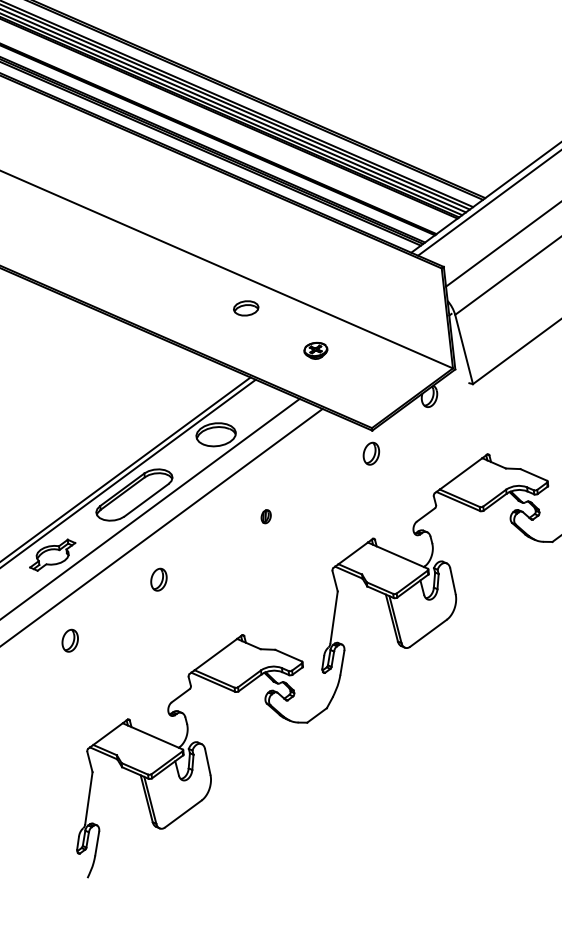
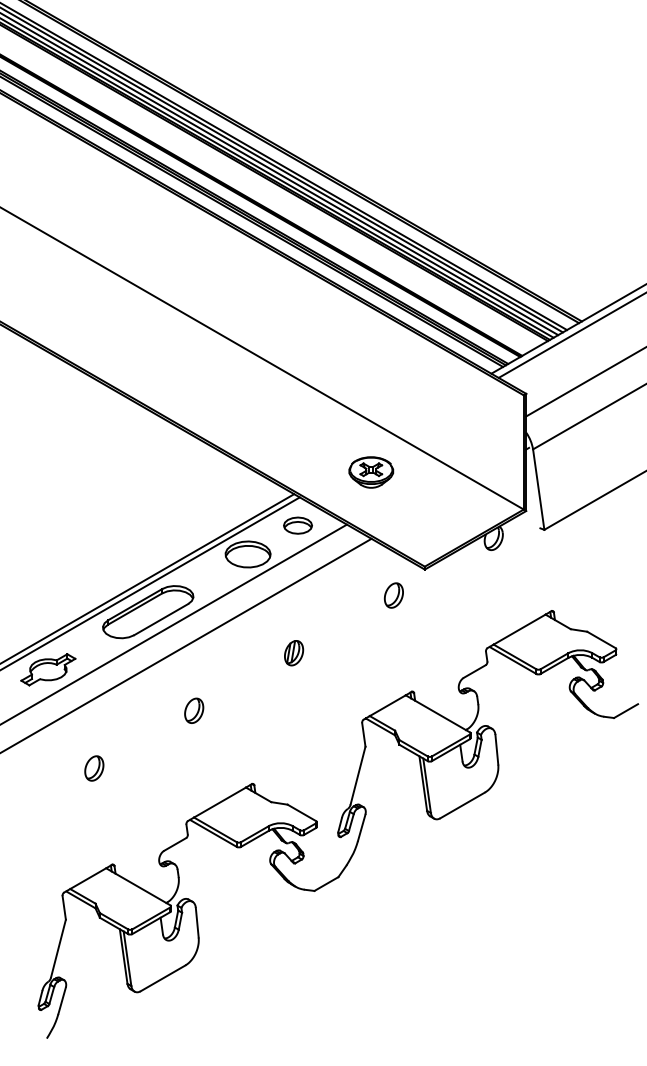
part: (245, 308) -> (297, 525), moved
part: (316, 350) -> (371, 472), size x1.67
part: (371, 453) -> (393, 595), moved
part: (266, 516) -> (294, 653), size x1.67
part: (159, 579) -> (194, 710), moved
part: (70, 640) -> (94, 768), moved

